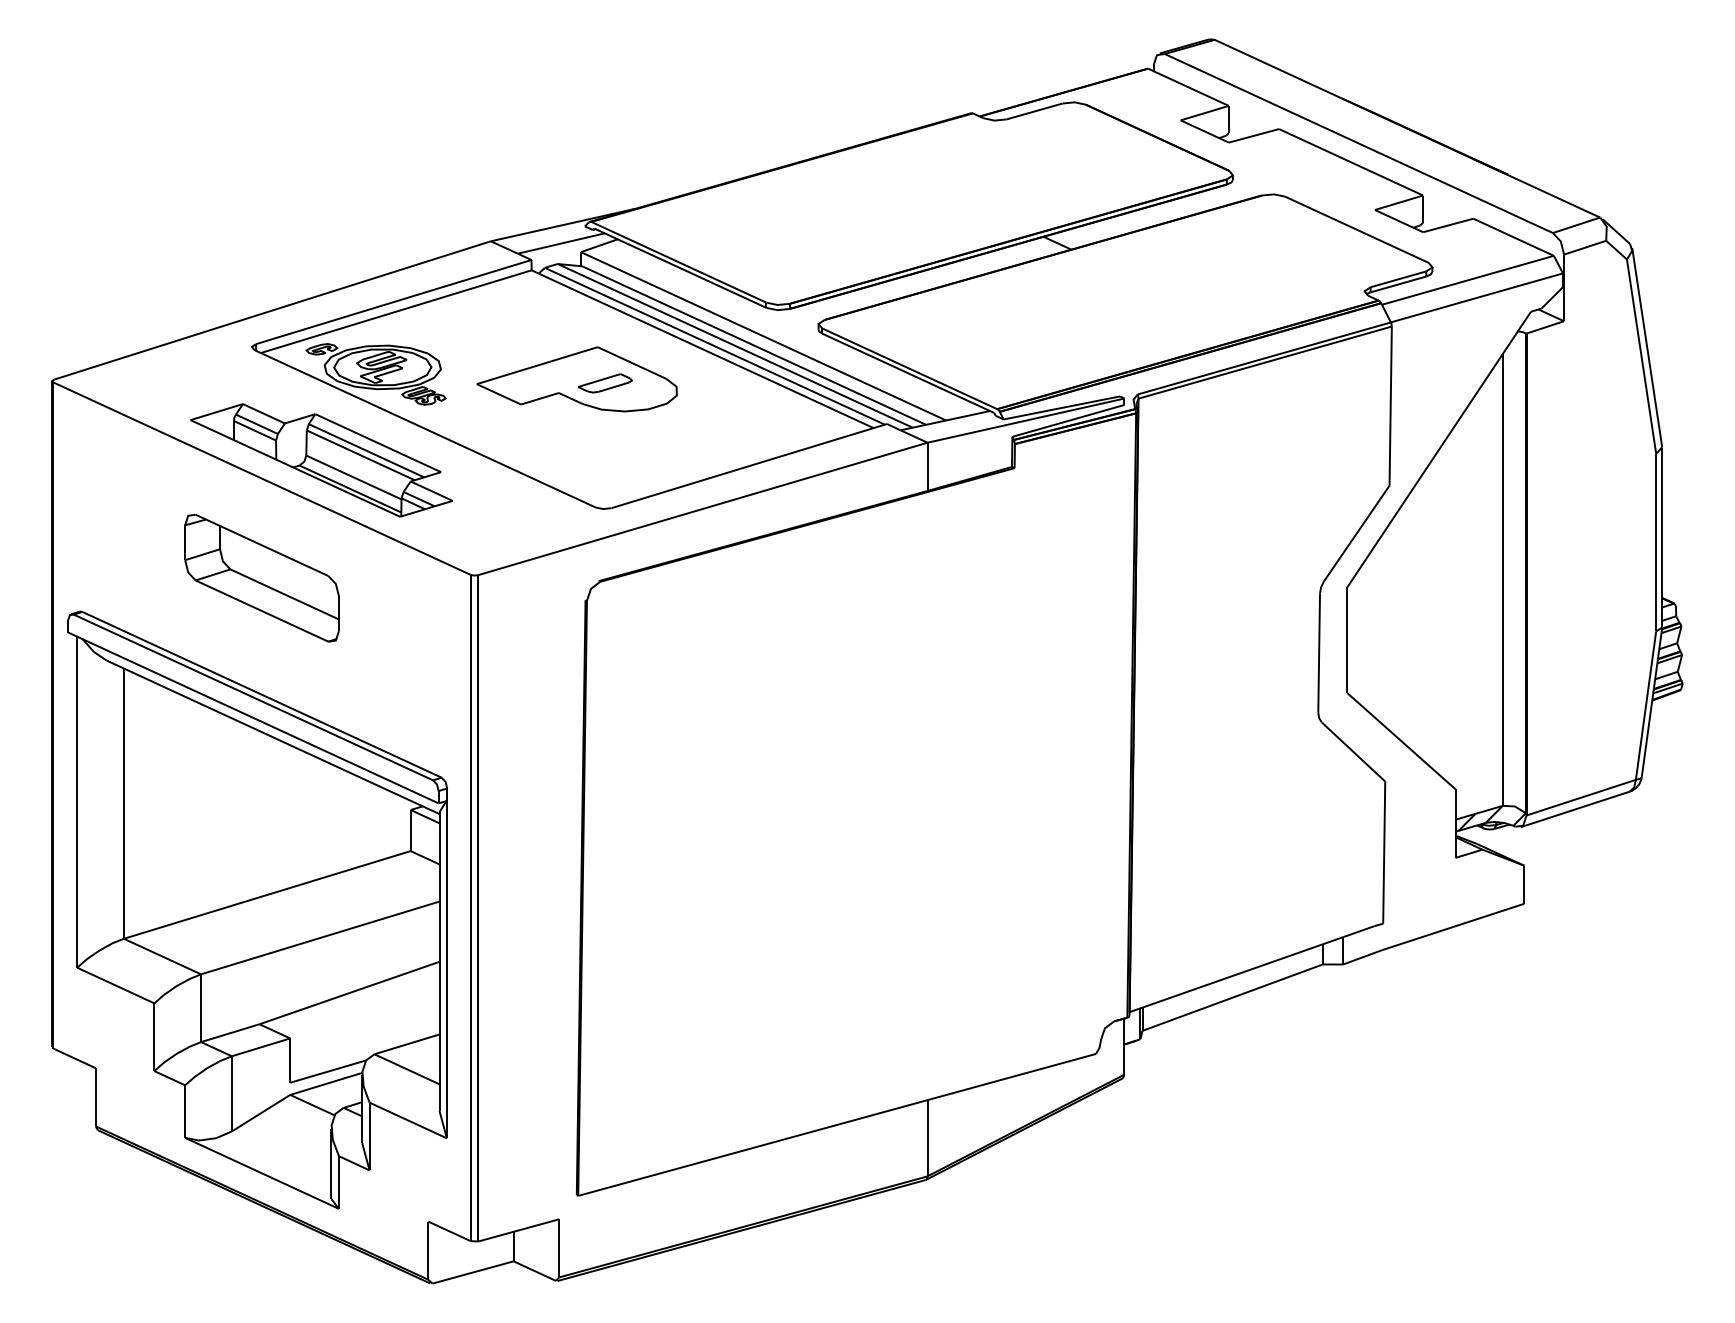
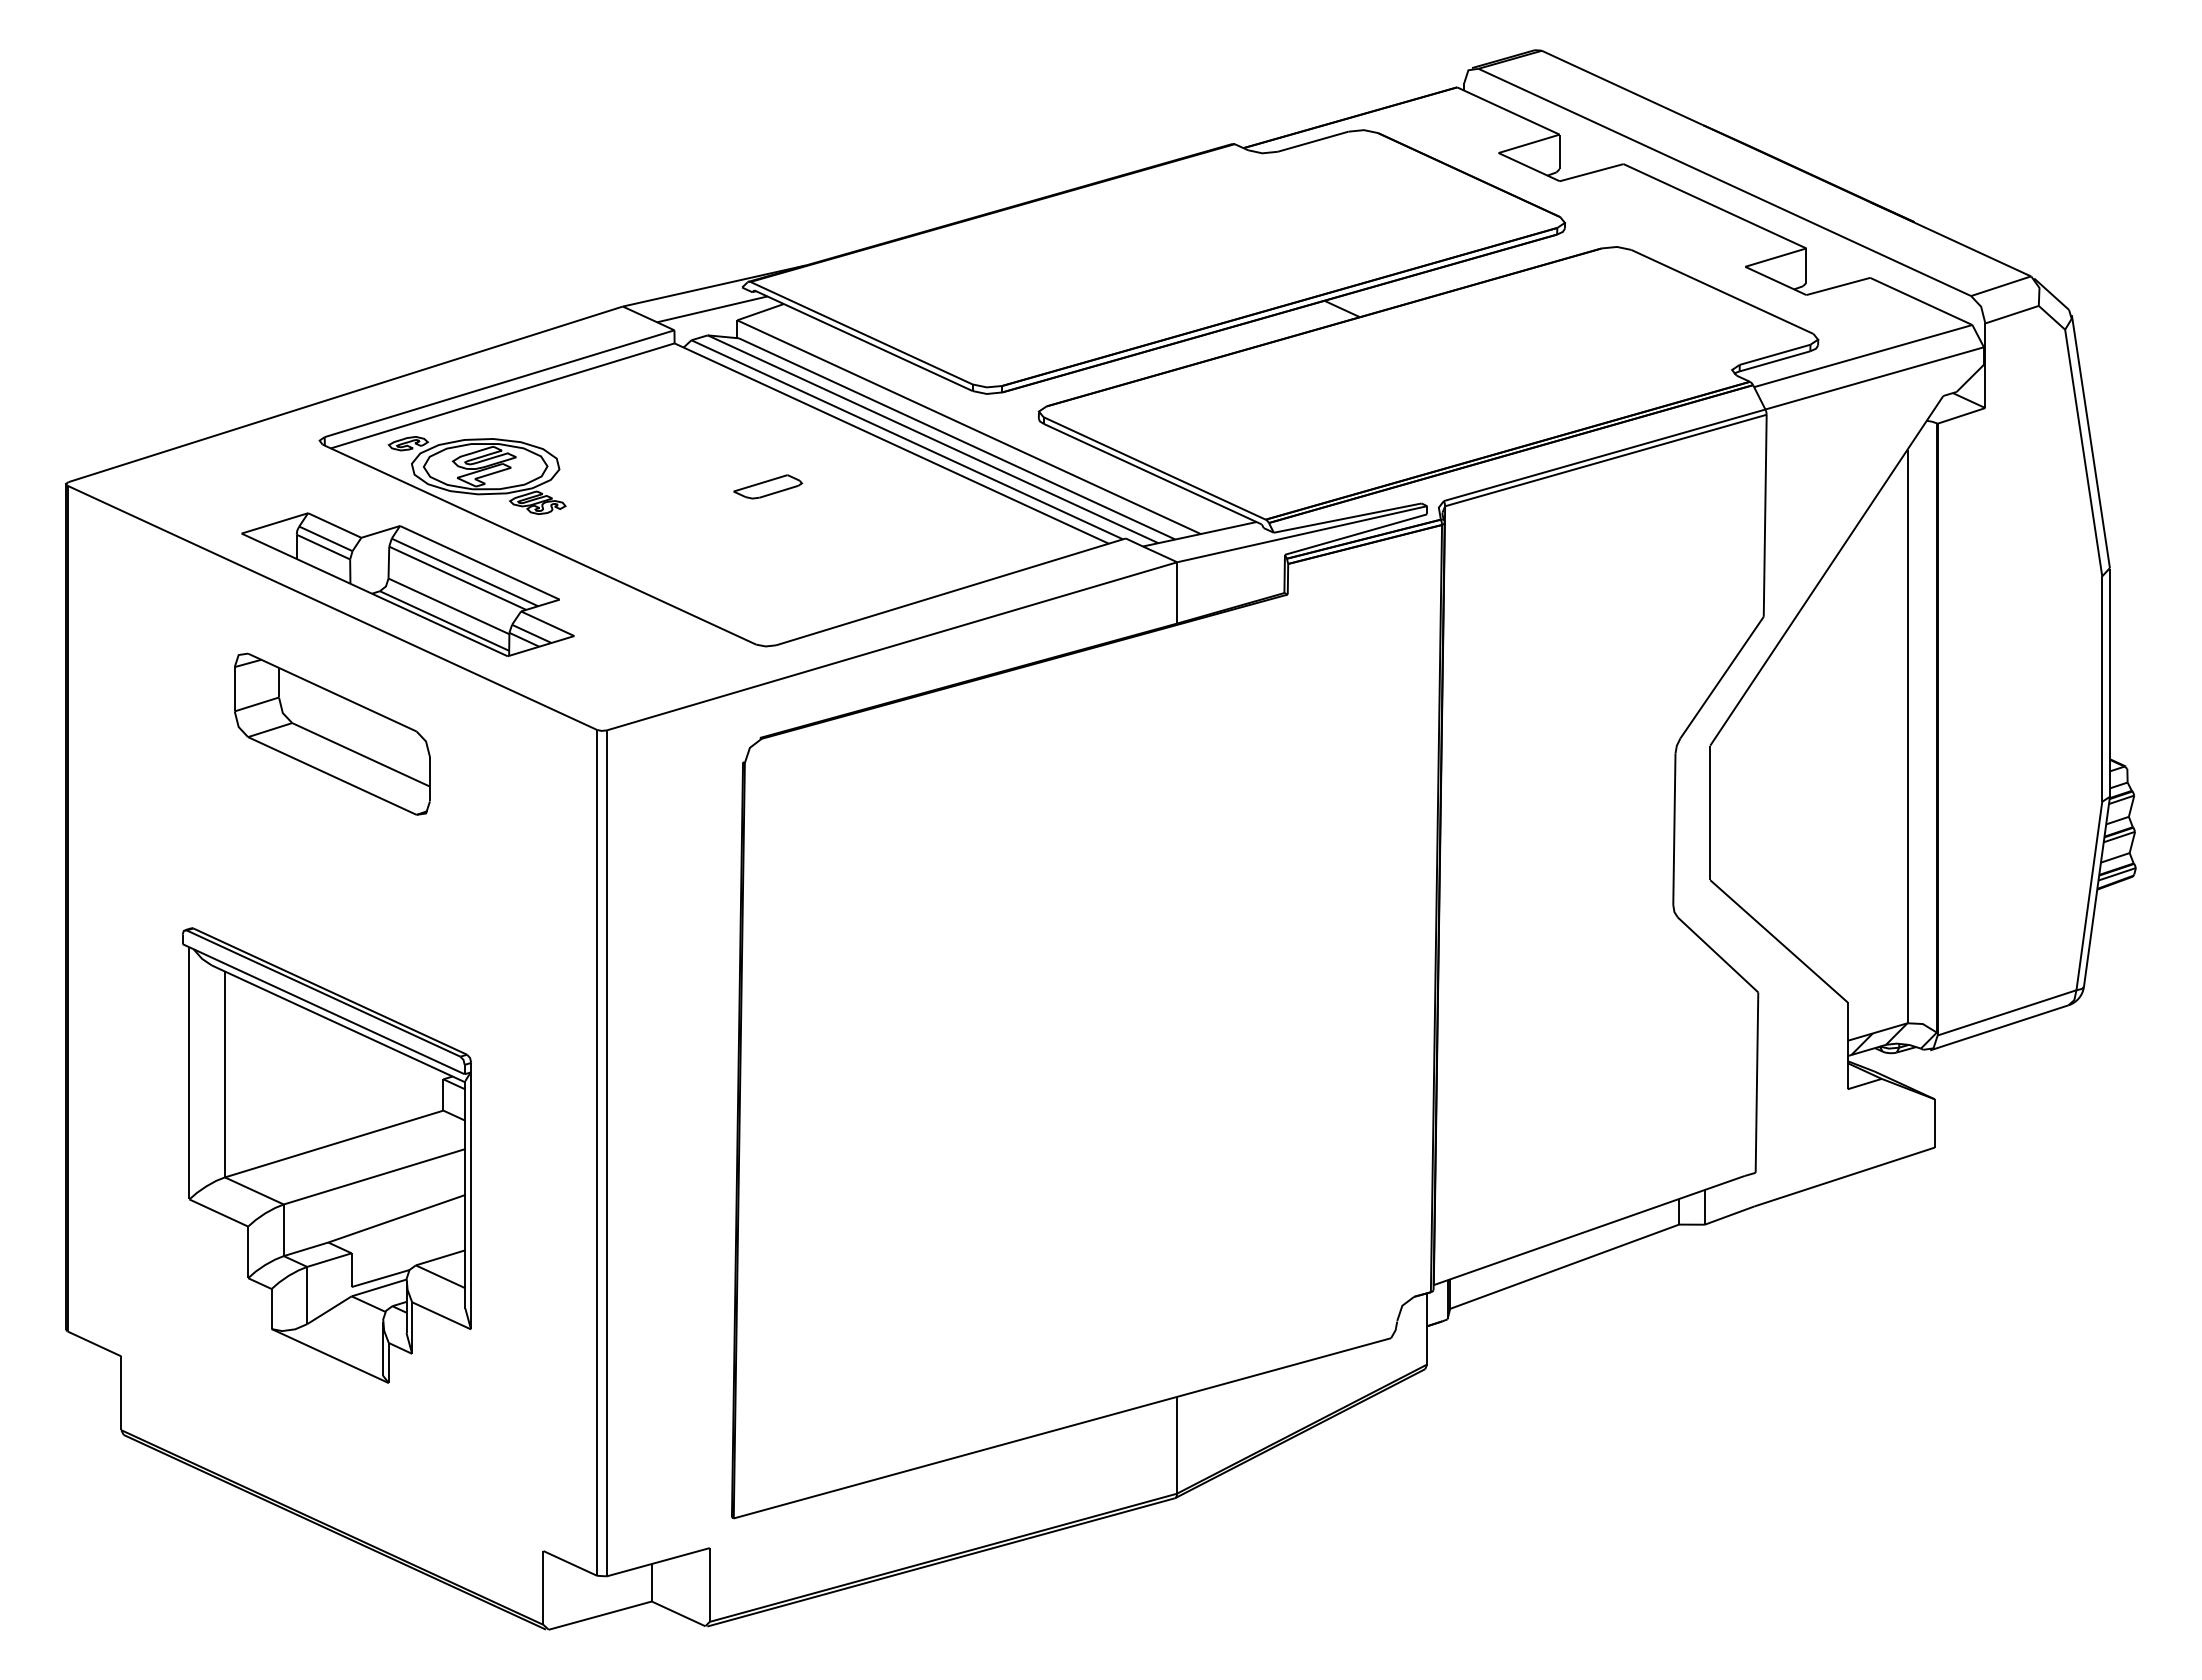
part: (576, 379) -> (731, 481), removed
part: (257, 910) -> (326, 1155), size x0.6

